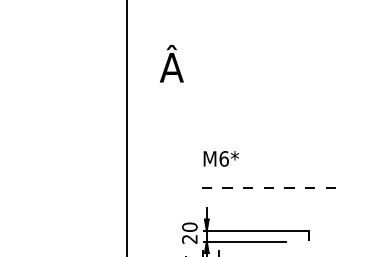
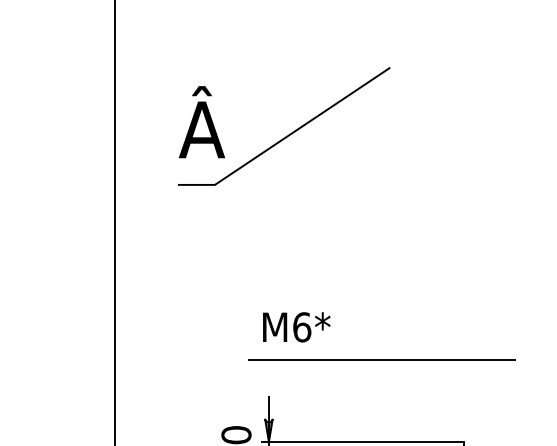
line: (218, 68) -> (291, 131), added
text: (220, 158) -> (295, 326), moved
line: (267, 187) -> (385, 359), dashed -> solid

